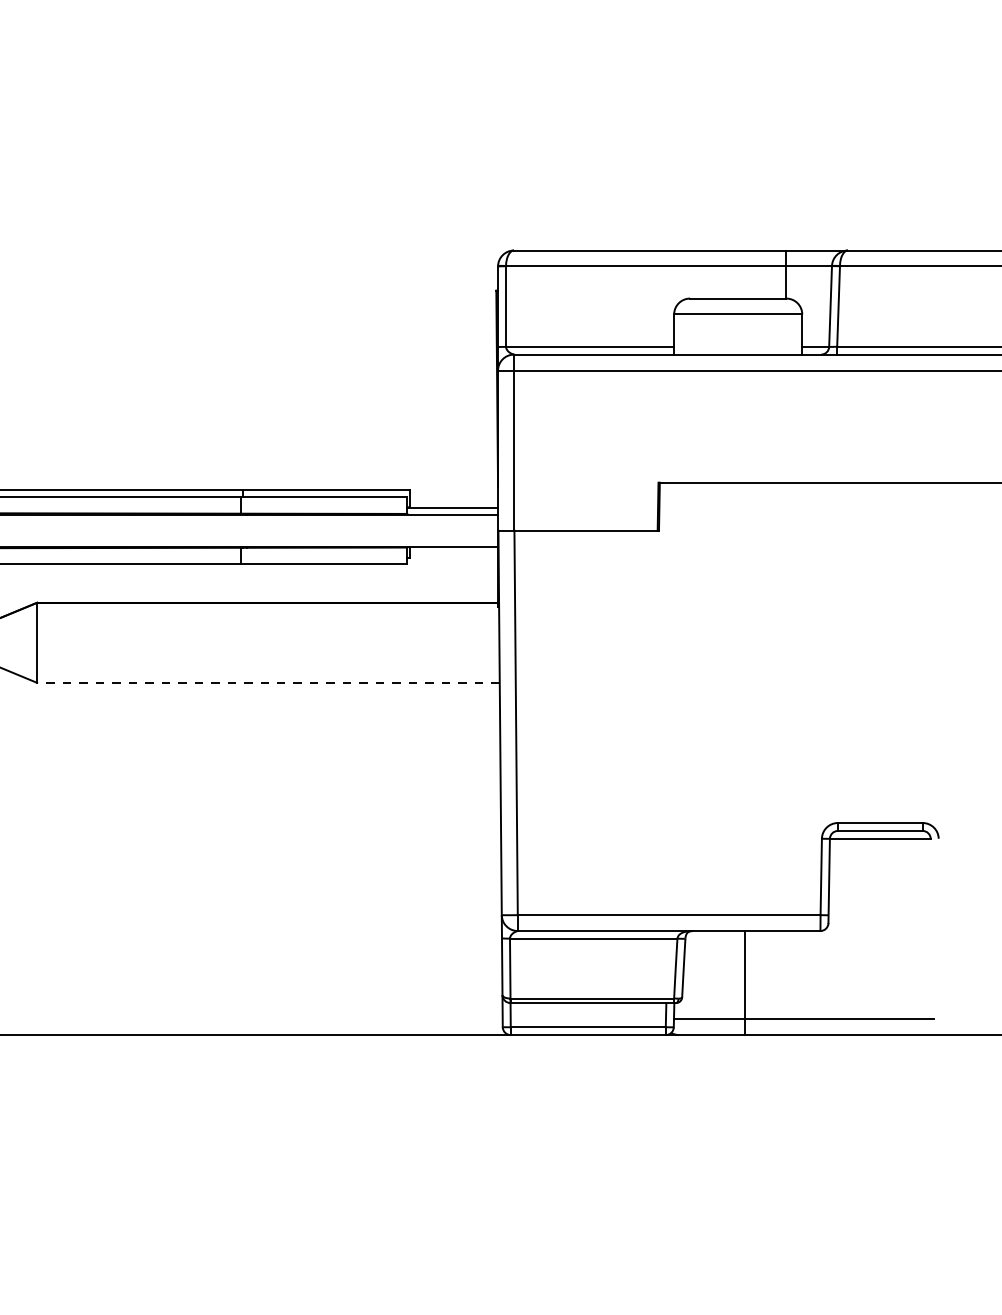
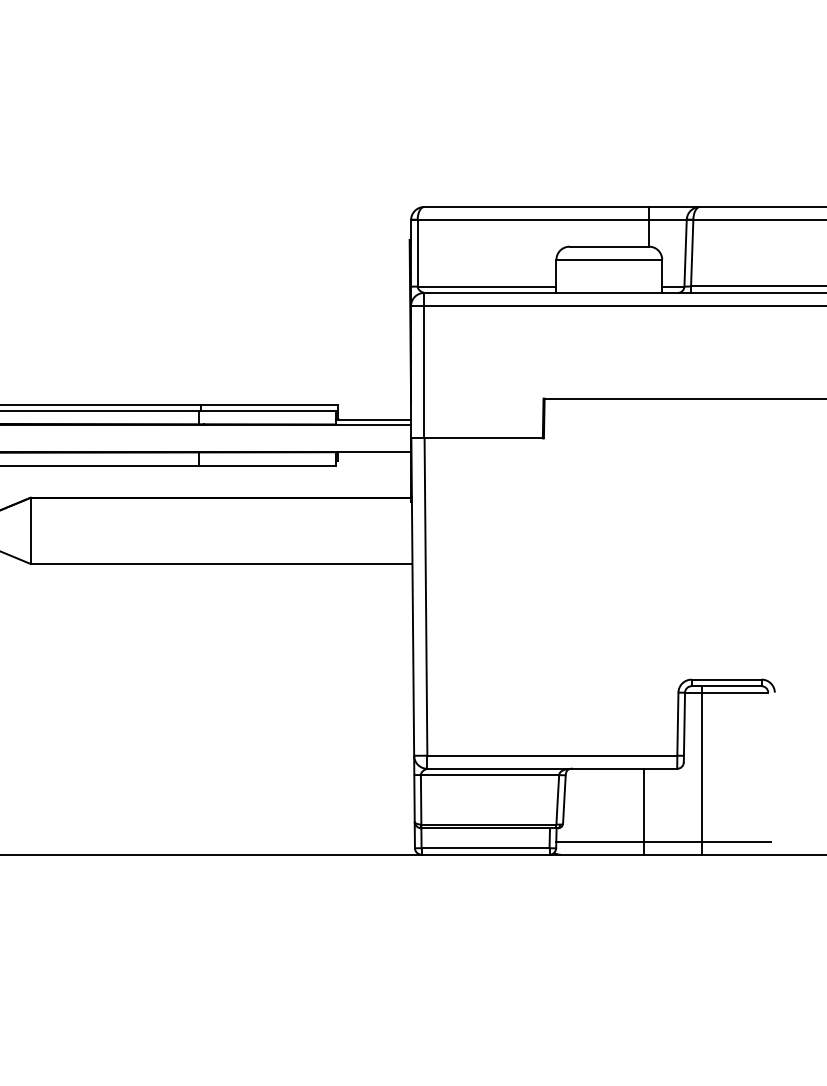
line: (268, 682) -> (221, 563), dashed -> solid
line: (851, 933) -> (702, 770), added
line: (745, 982) -> (644, 811), moved

